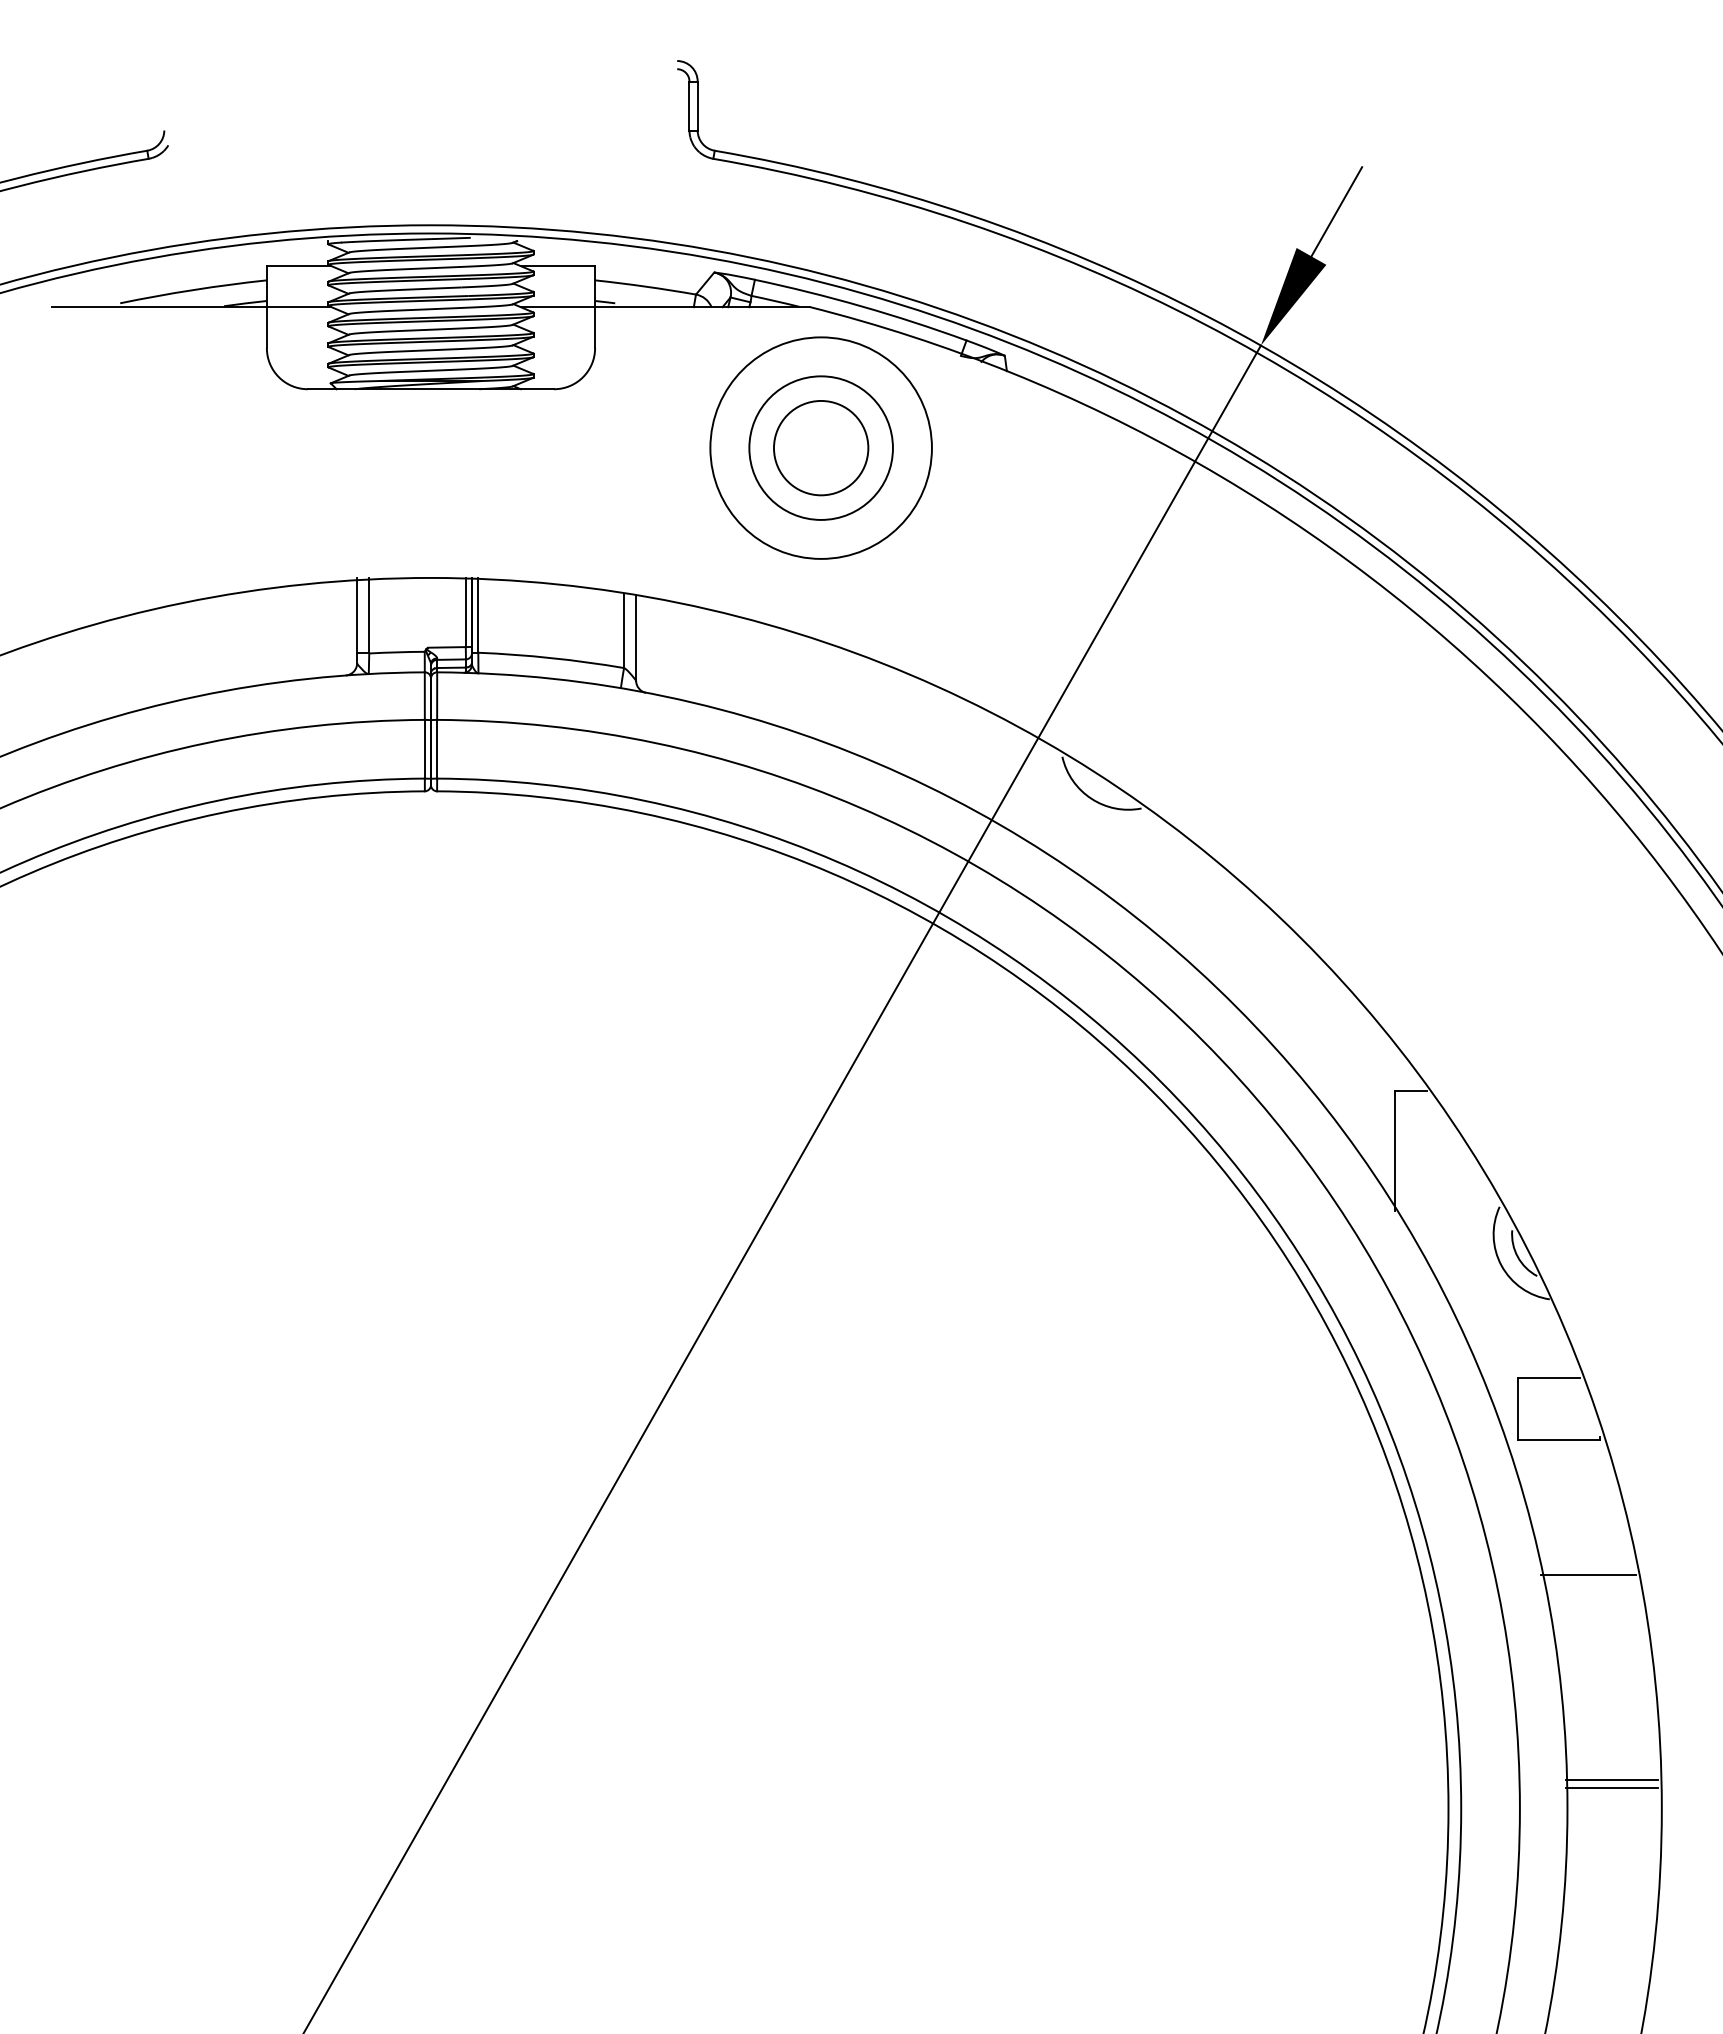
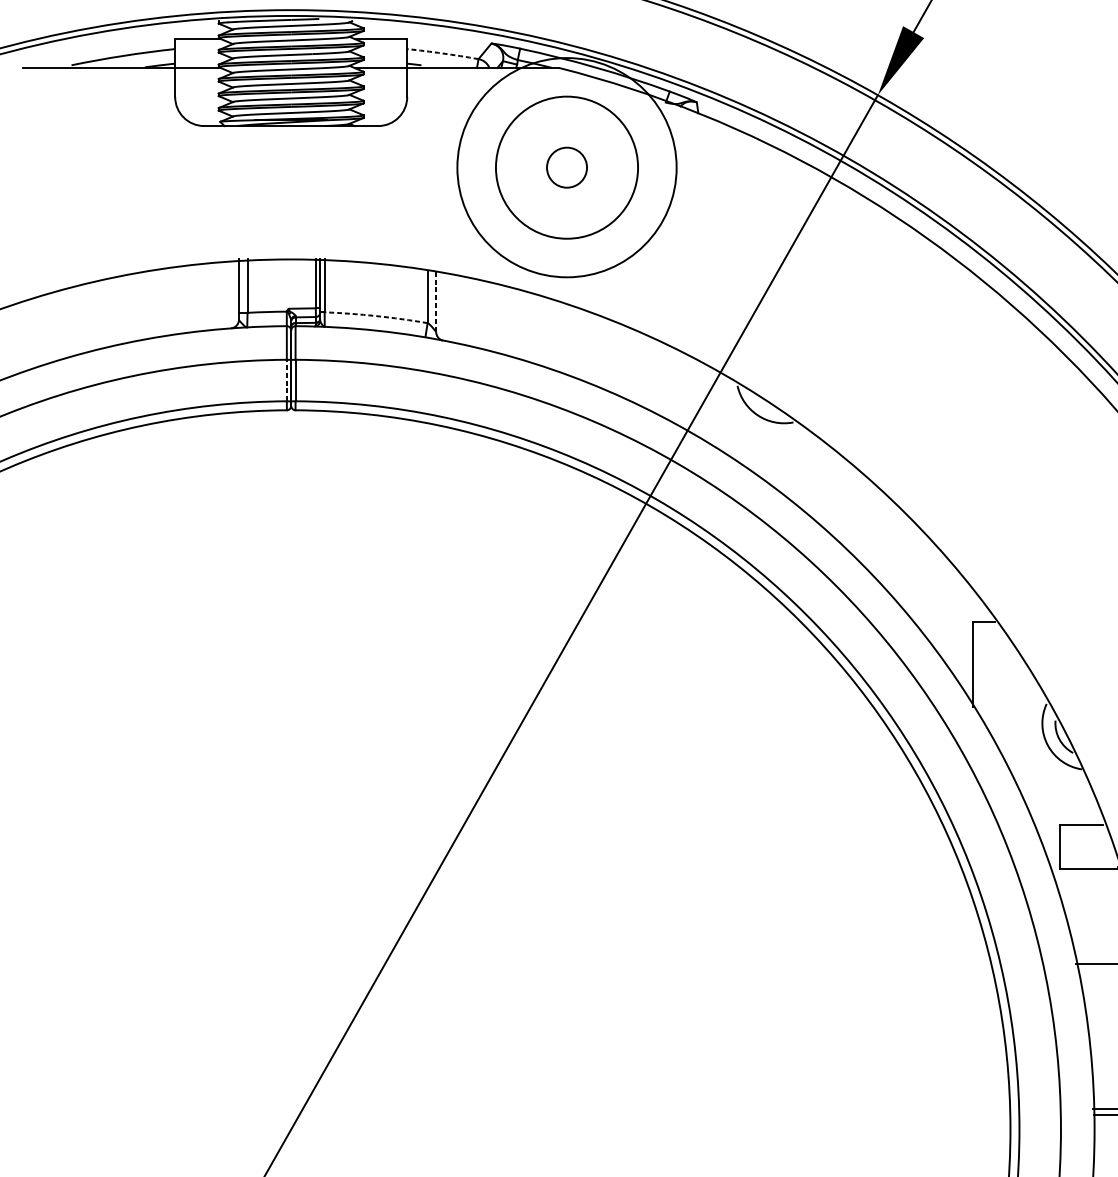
arc: (645, 286) -> (442, 53), solid -> dashed
circle: (820, 447) -> (566, 167), size x0.6
circle: (820, 447) -> (566, 167), size x1.4
circle: (820, 447) -> (566, 167), size x1.4
line: (636, 638) -> (436, 302), solid -> dashed
arc: (551, 658) -> (376, 316), solid -> dashed
line: (424, 748) -> (286, 380), solid -> dashed

